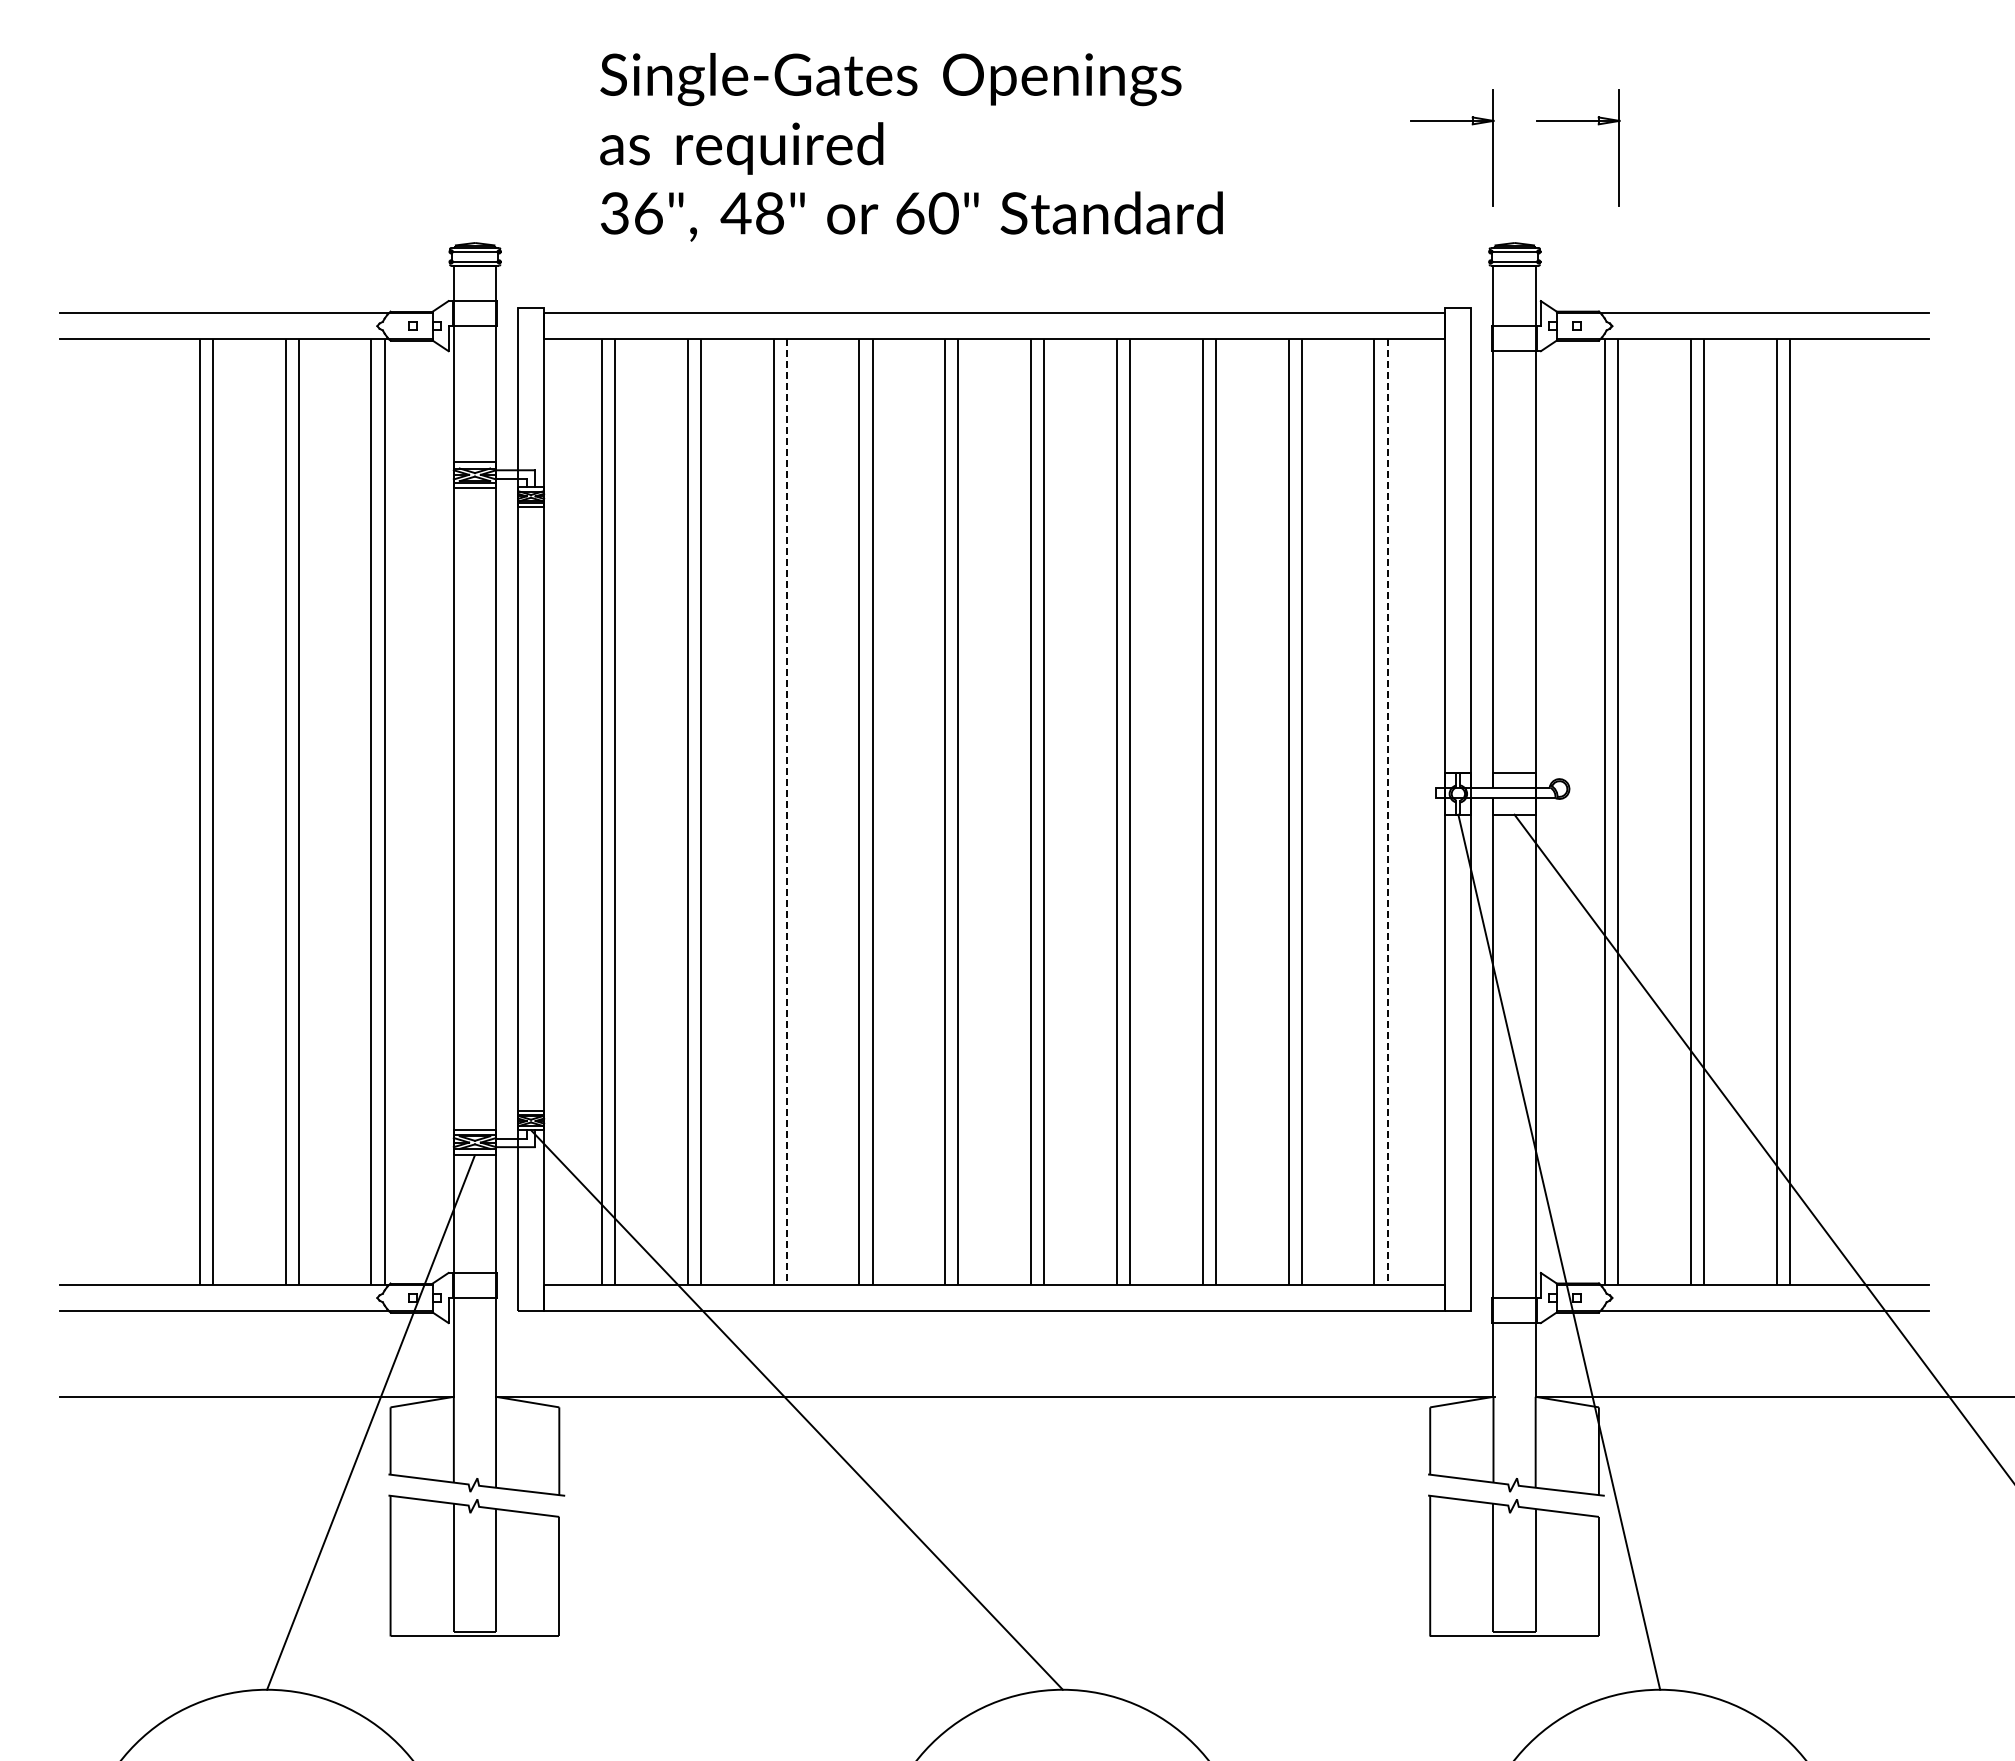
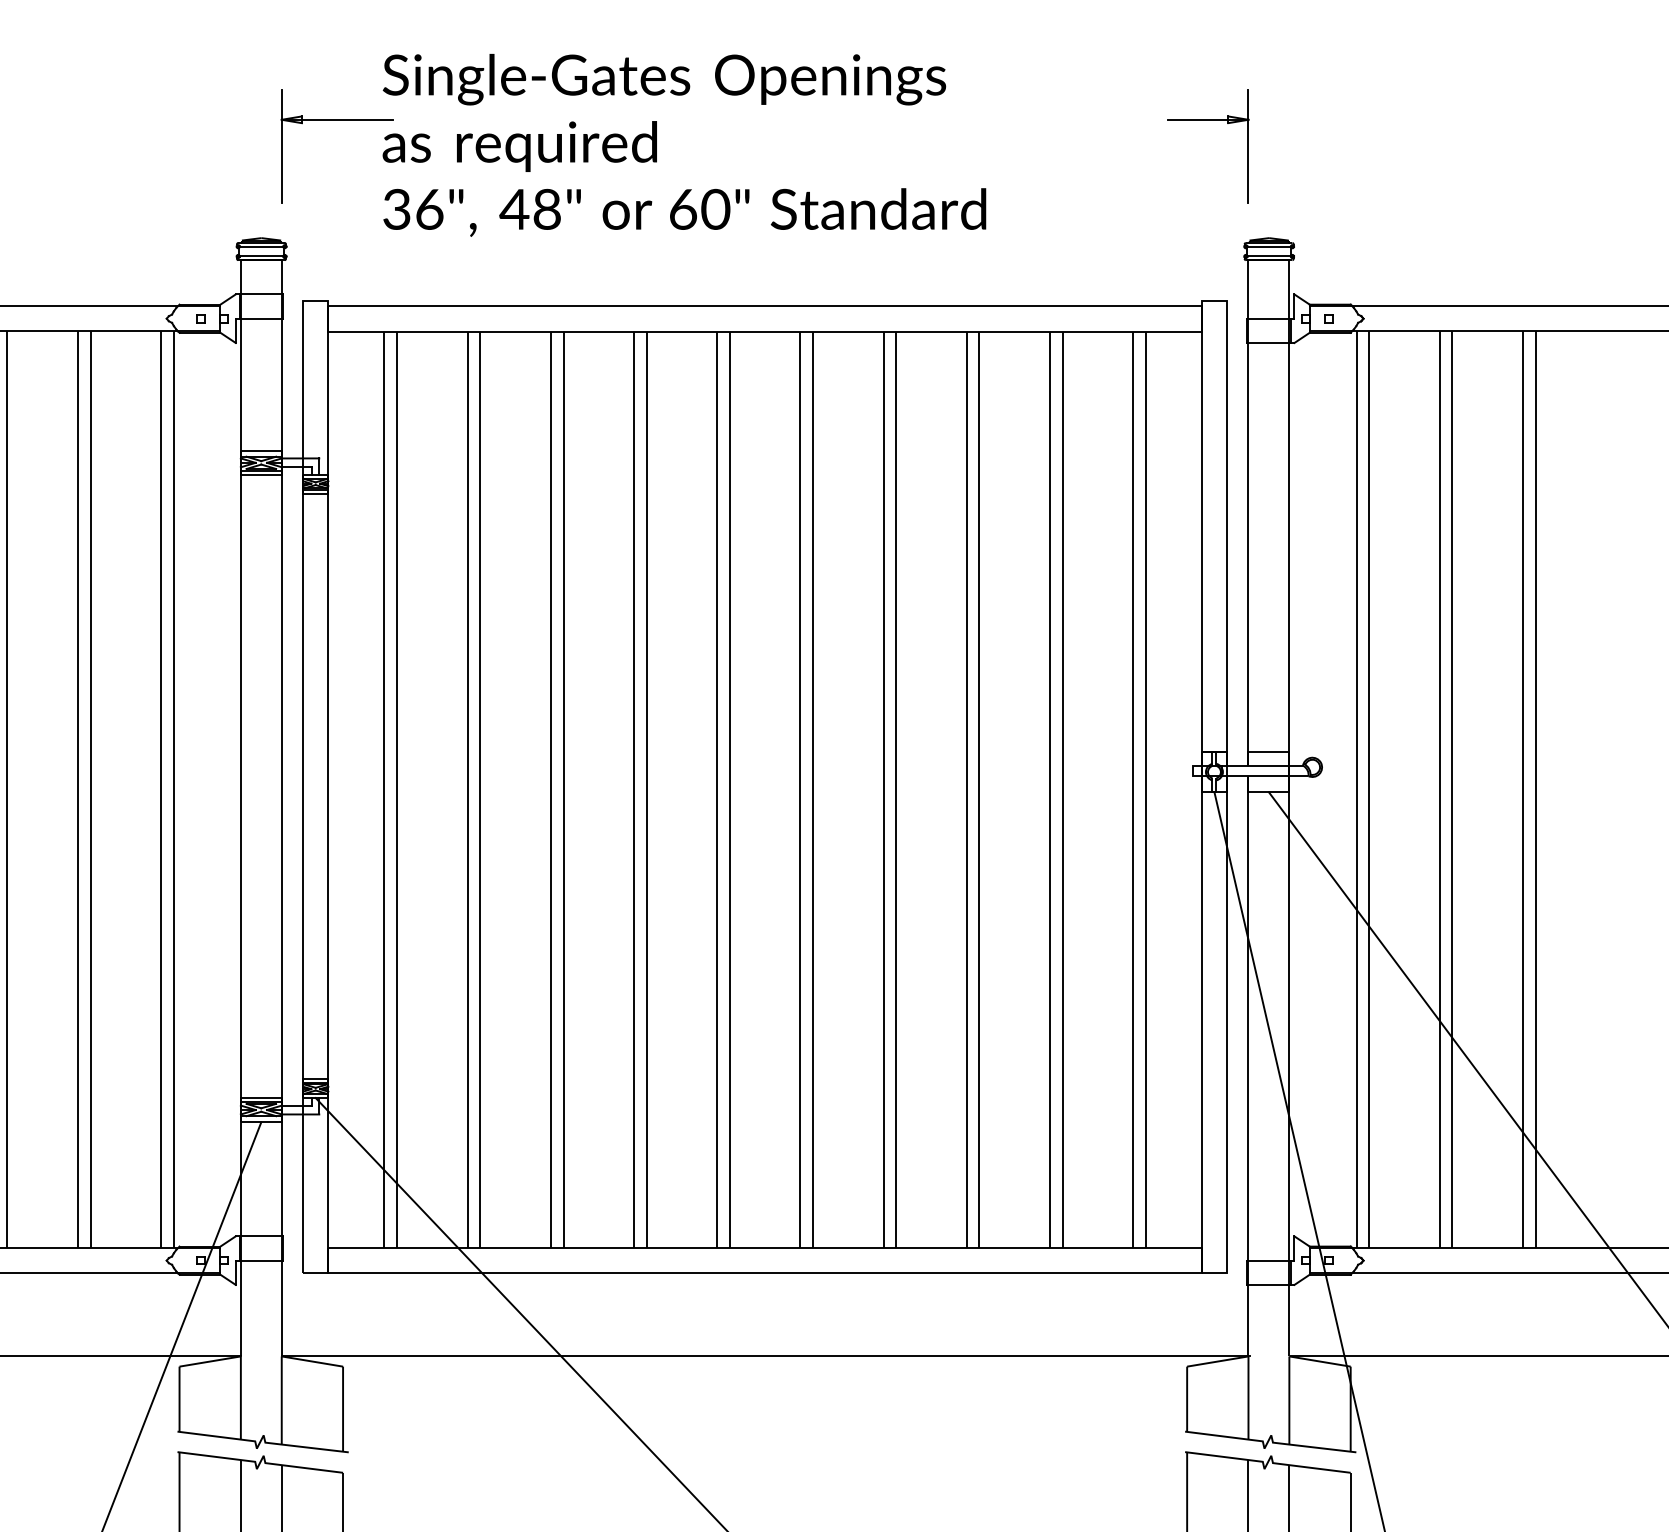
part: (552, 121) -> (336, 120), added
part: (1578, 121) -> (1330, 120), removed
line: (786, 812) -> (563, 790), dashed -> solid
line: (1387, 812) -> (1145, 790), dashed -> solid

